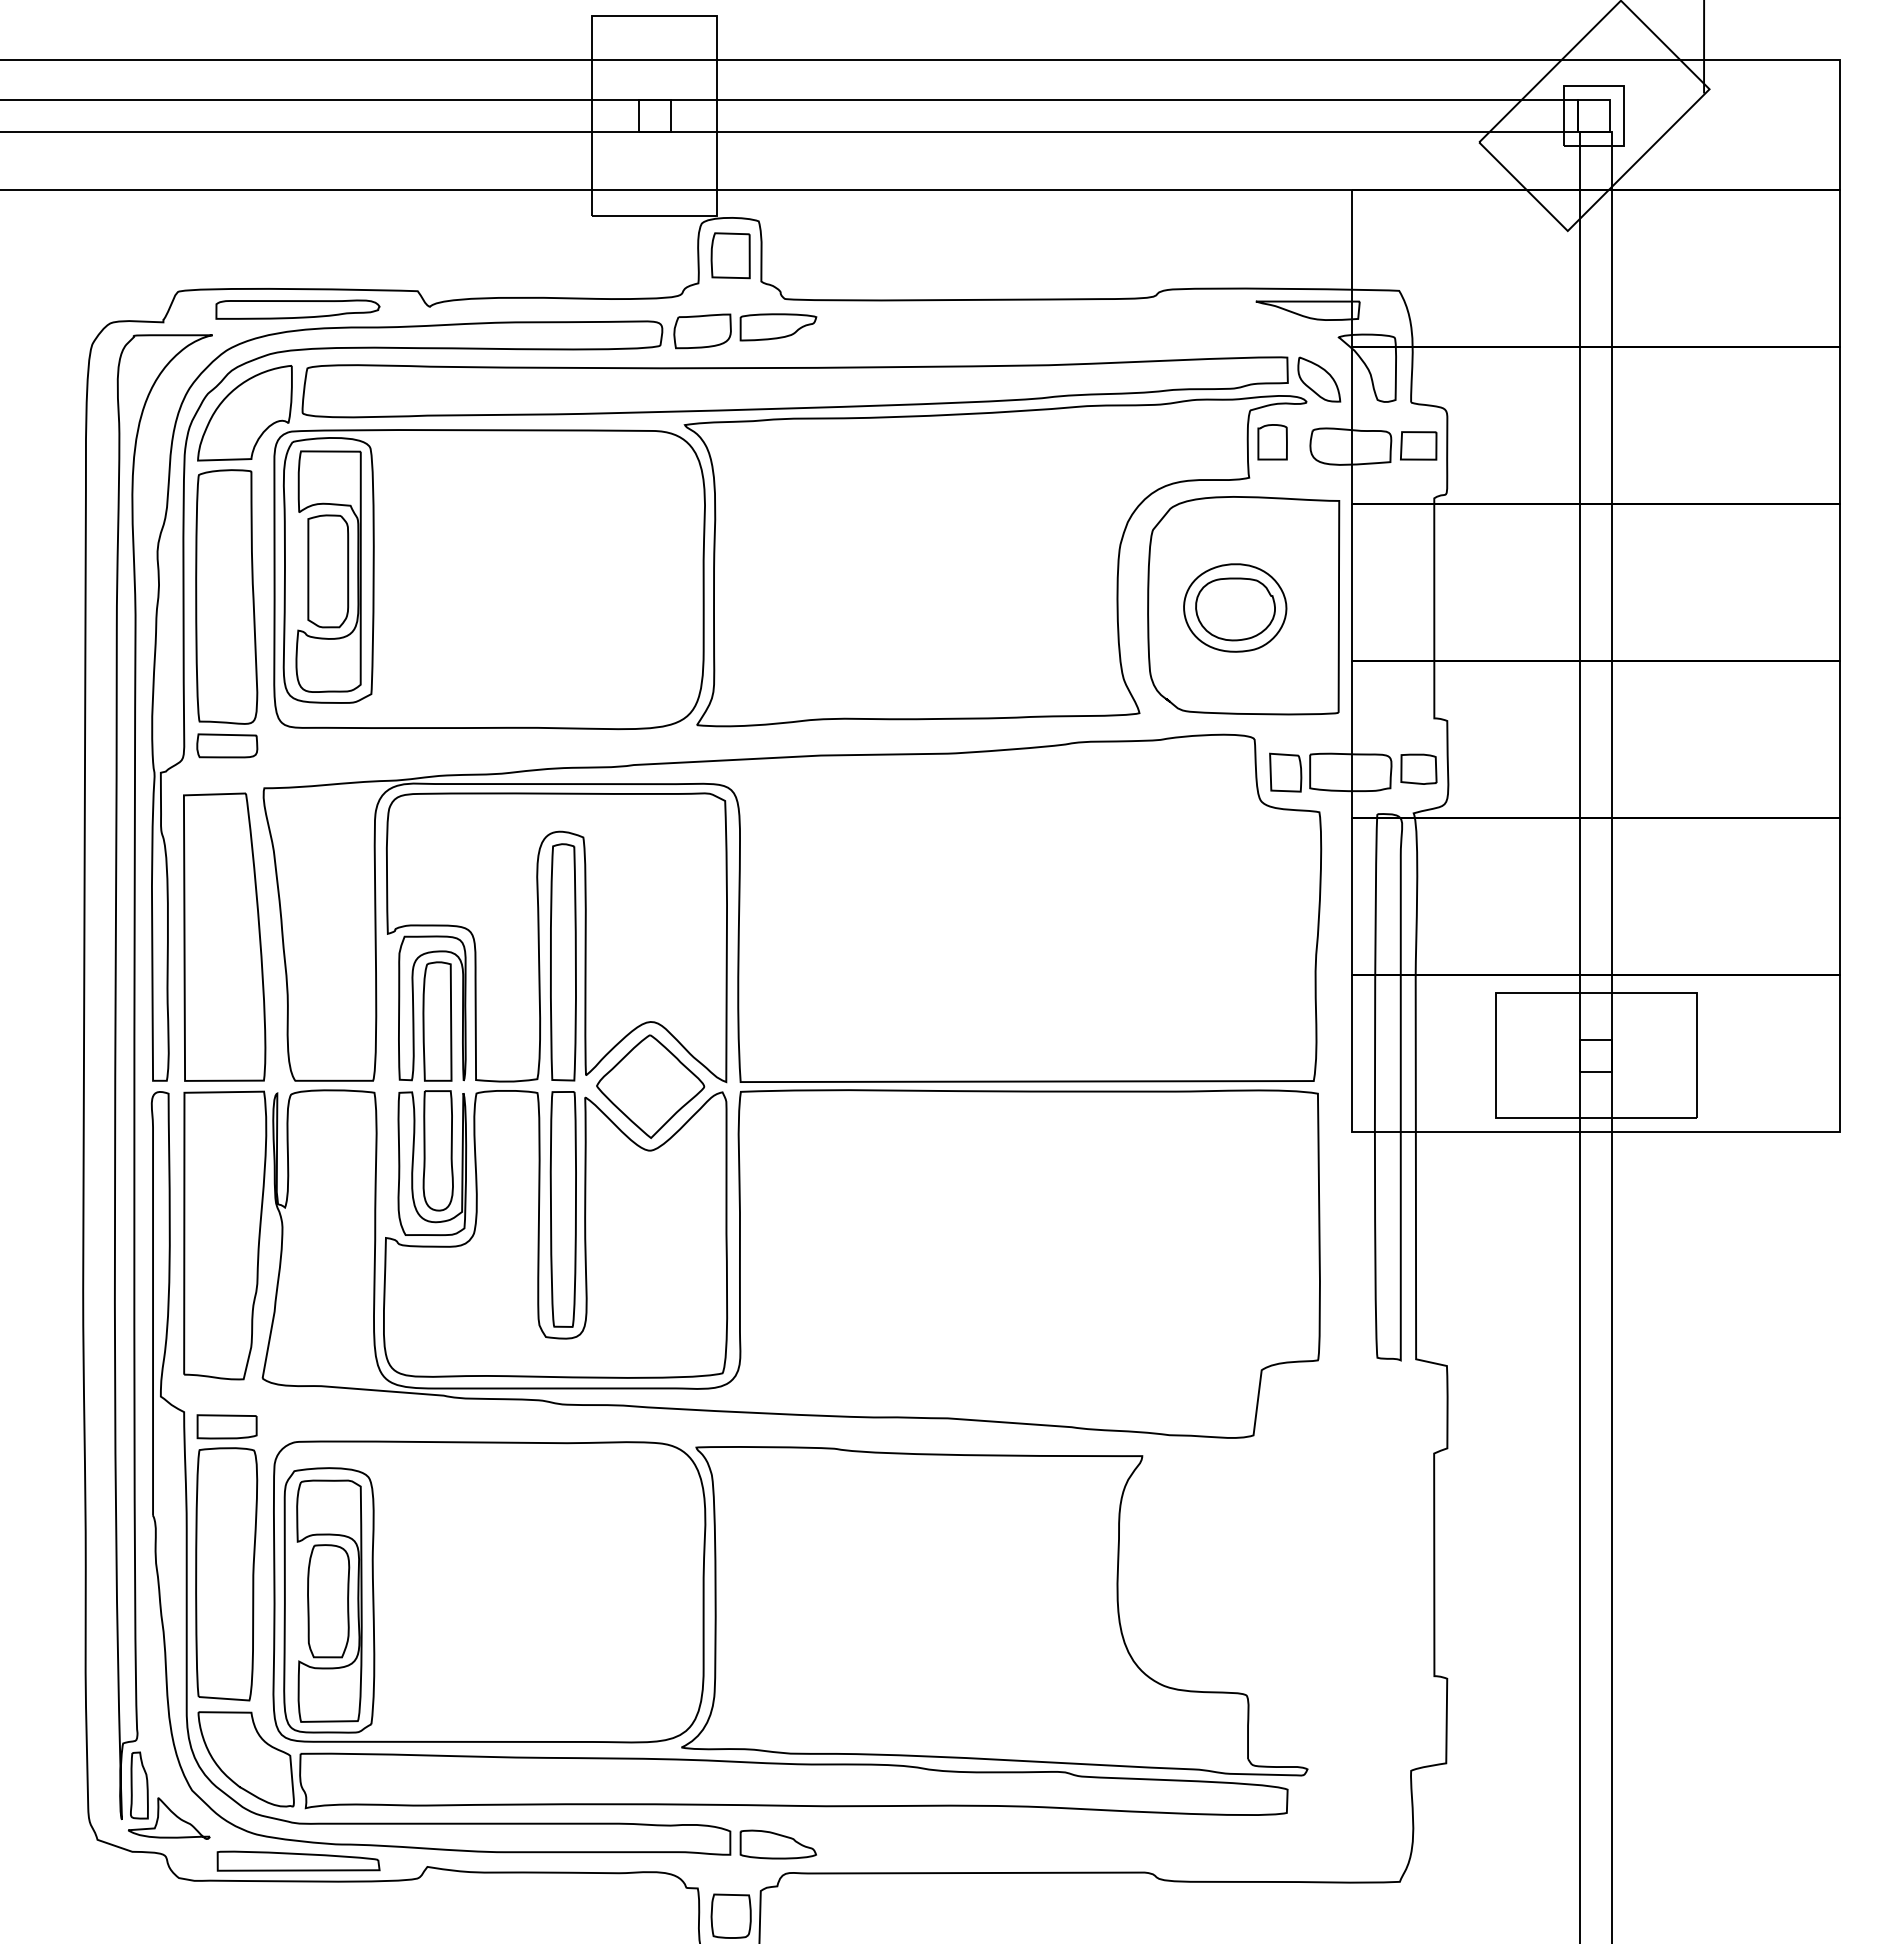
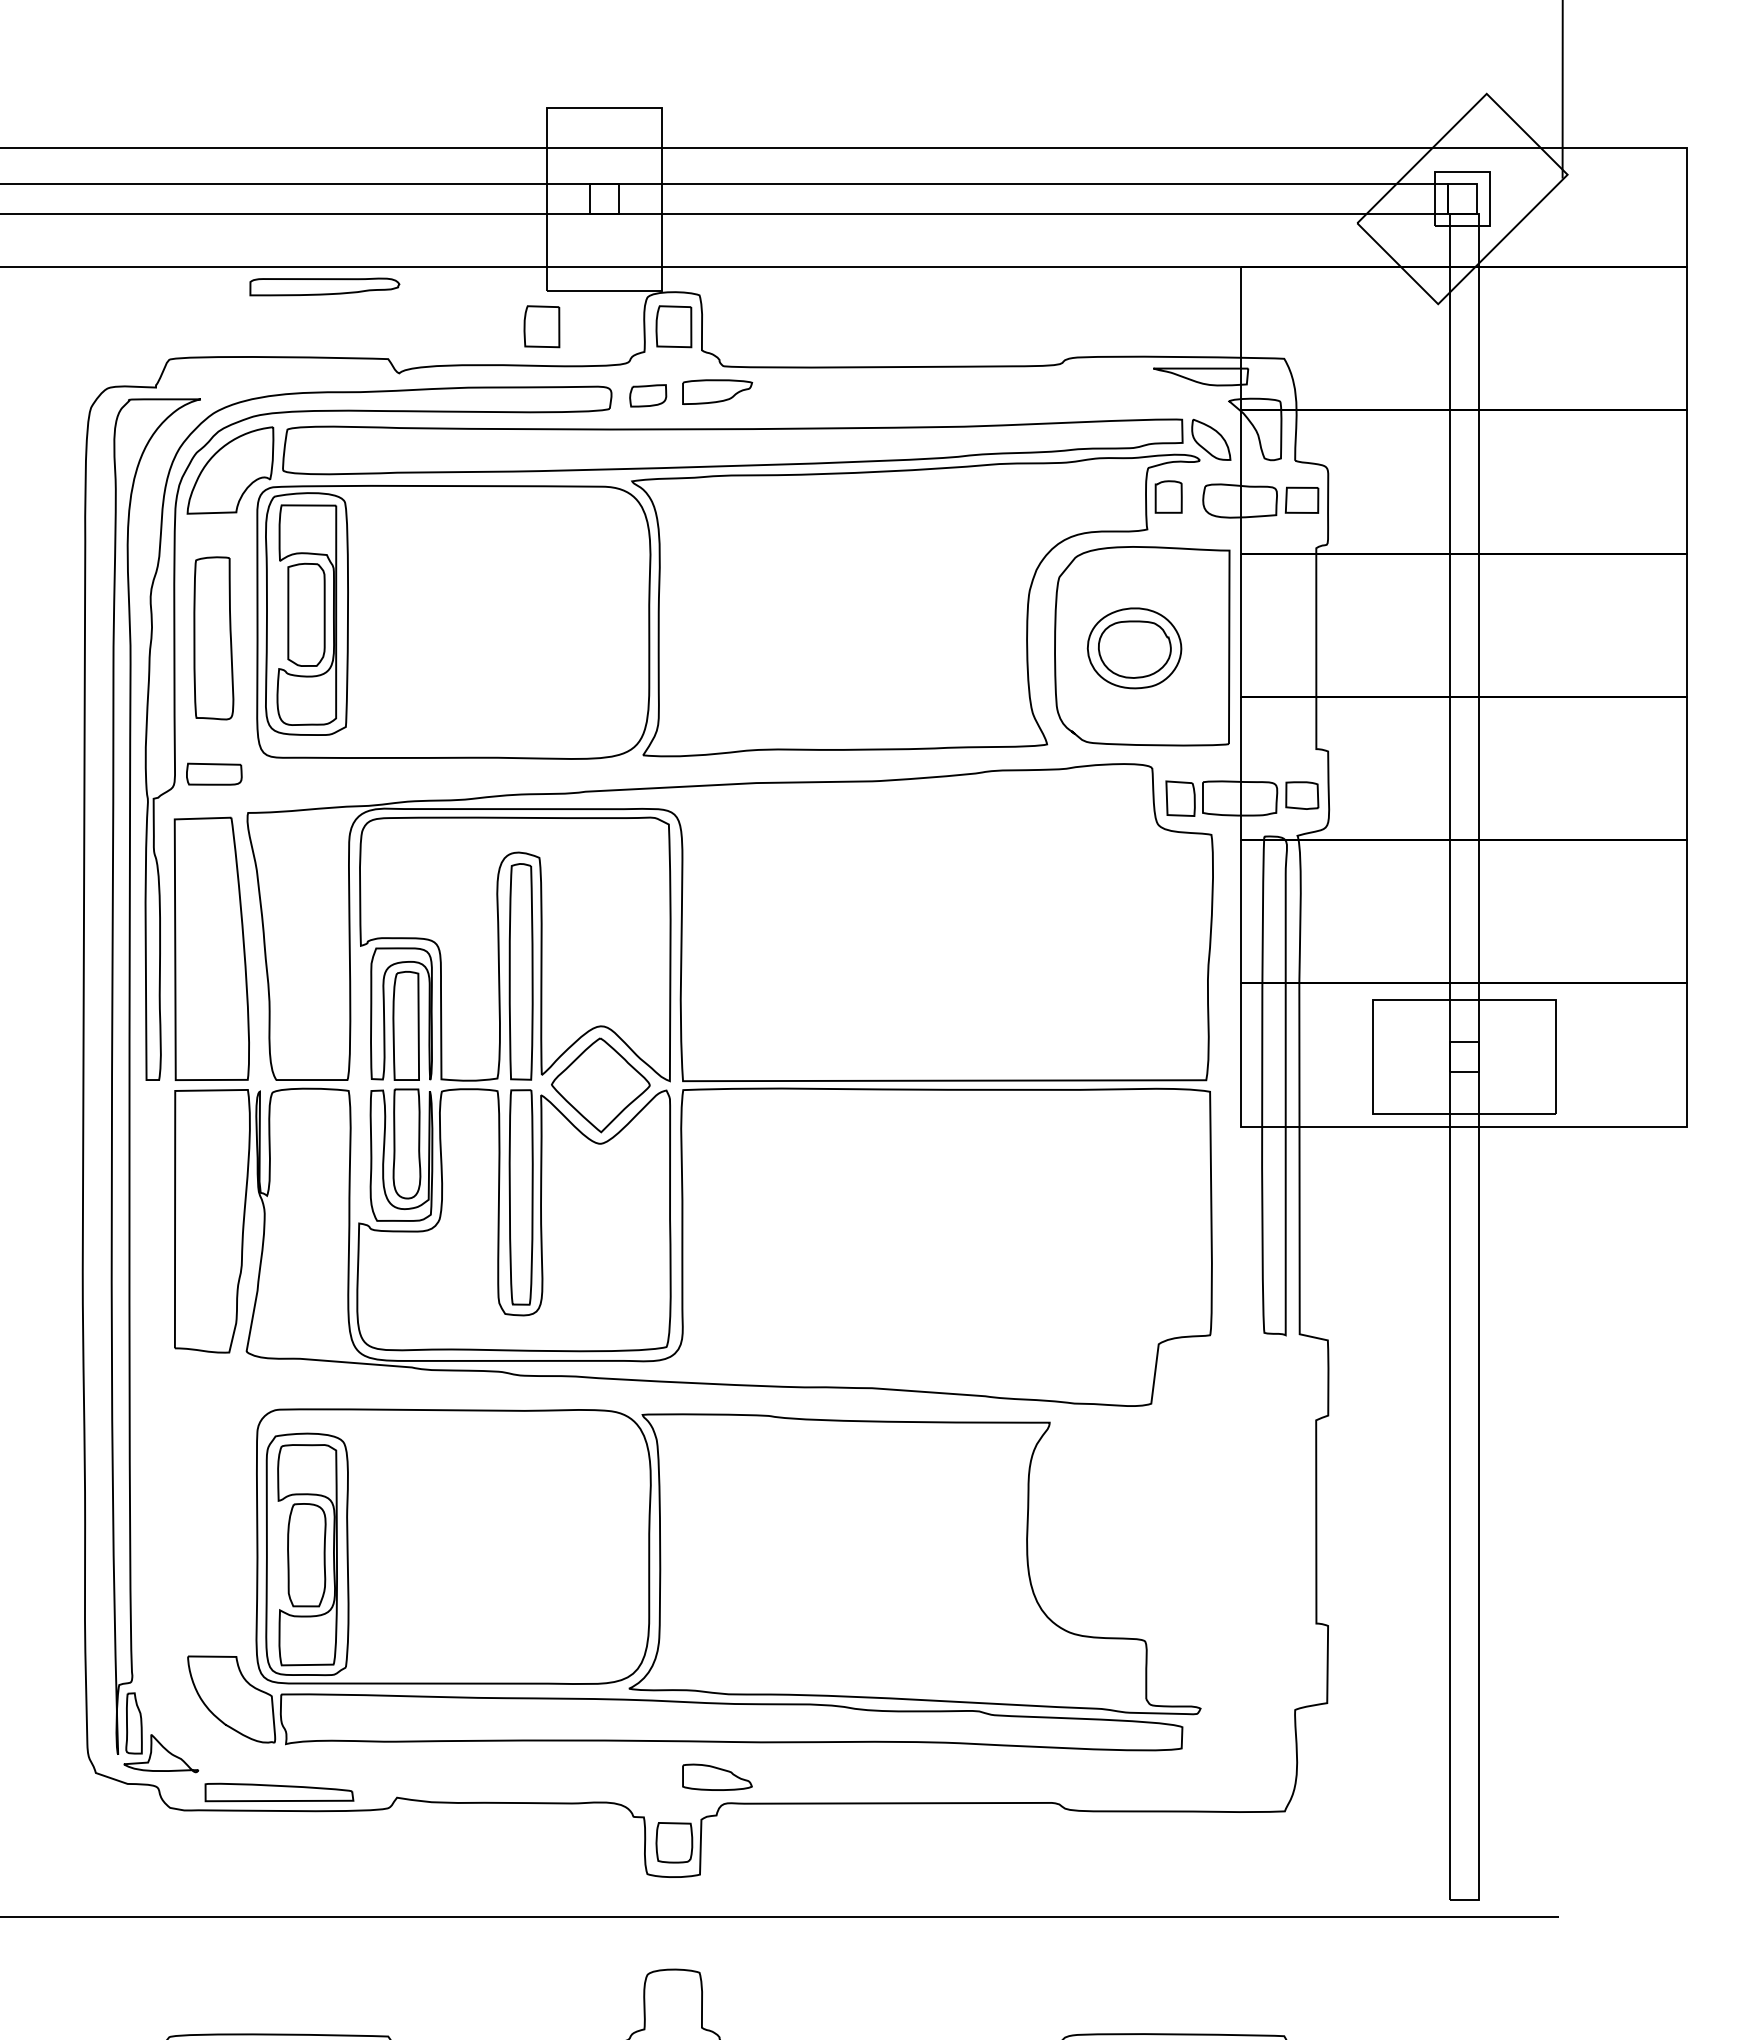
part: (585, 255) -> (541, 326), added
part: (297, 309) -> (324, 286), moved
part: (701, 331) -> (647, 395), size x0.7
part: (226, 597) -> (213, 638), size x0.7
part: (258, 1473) -> (242, 1438), removed

